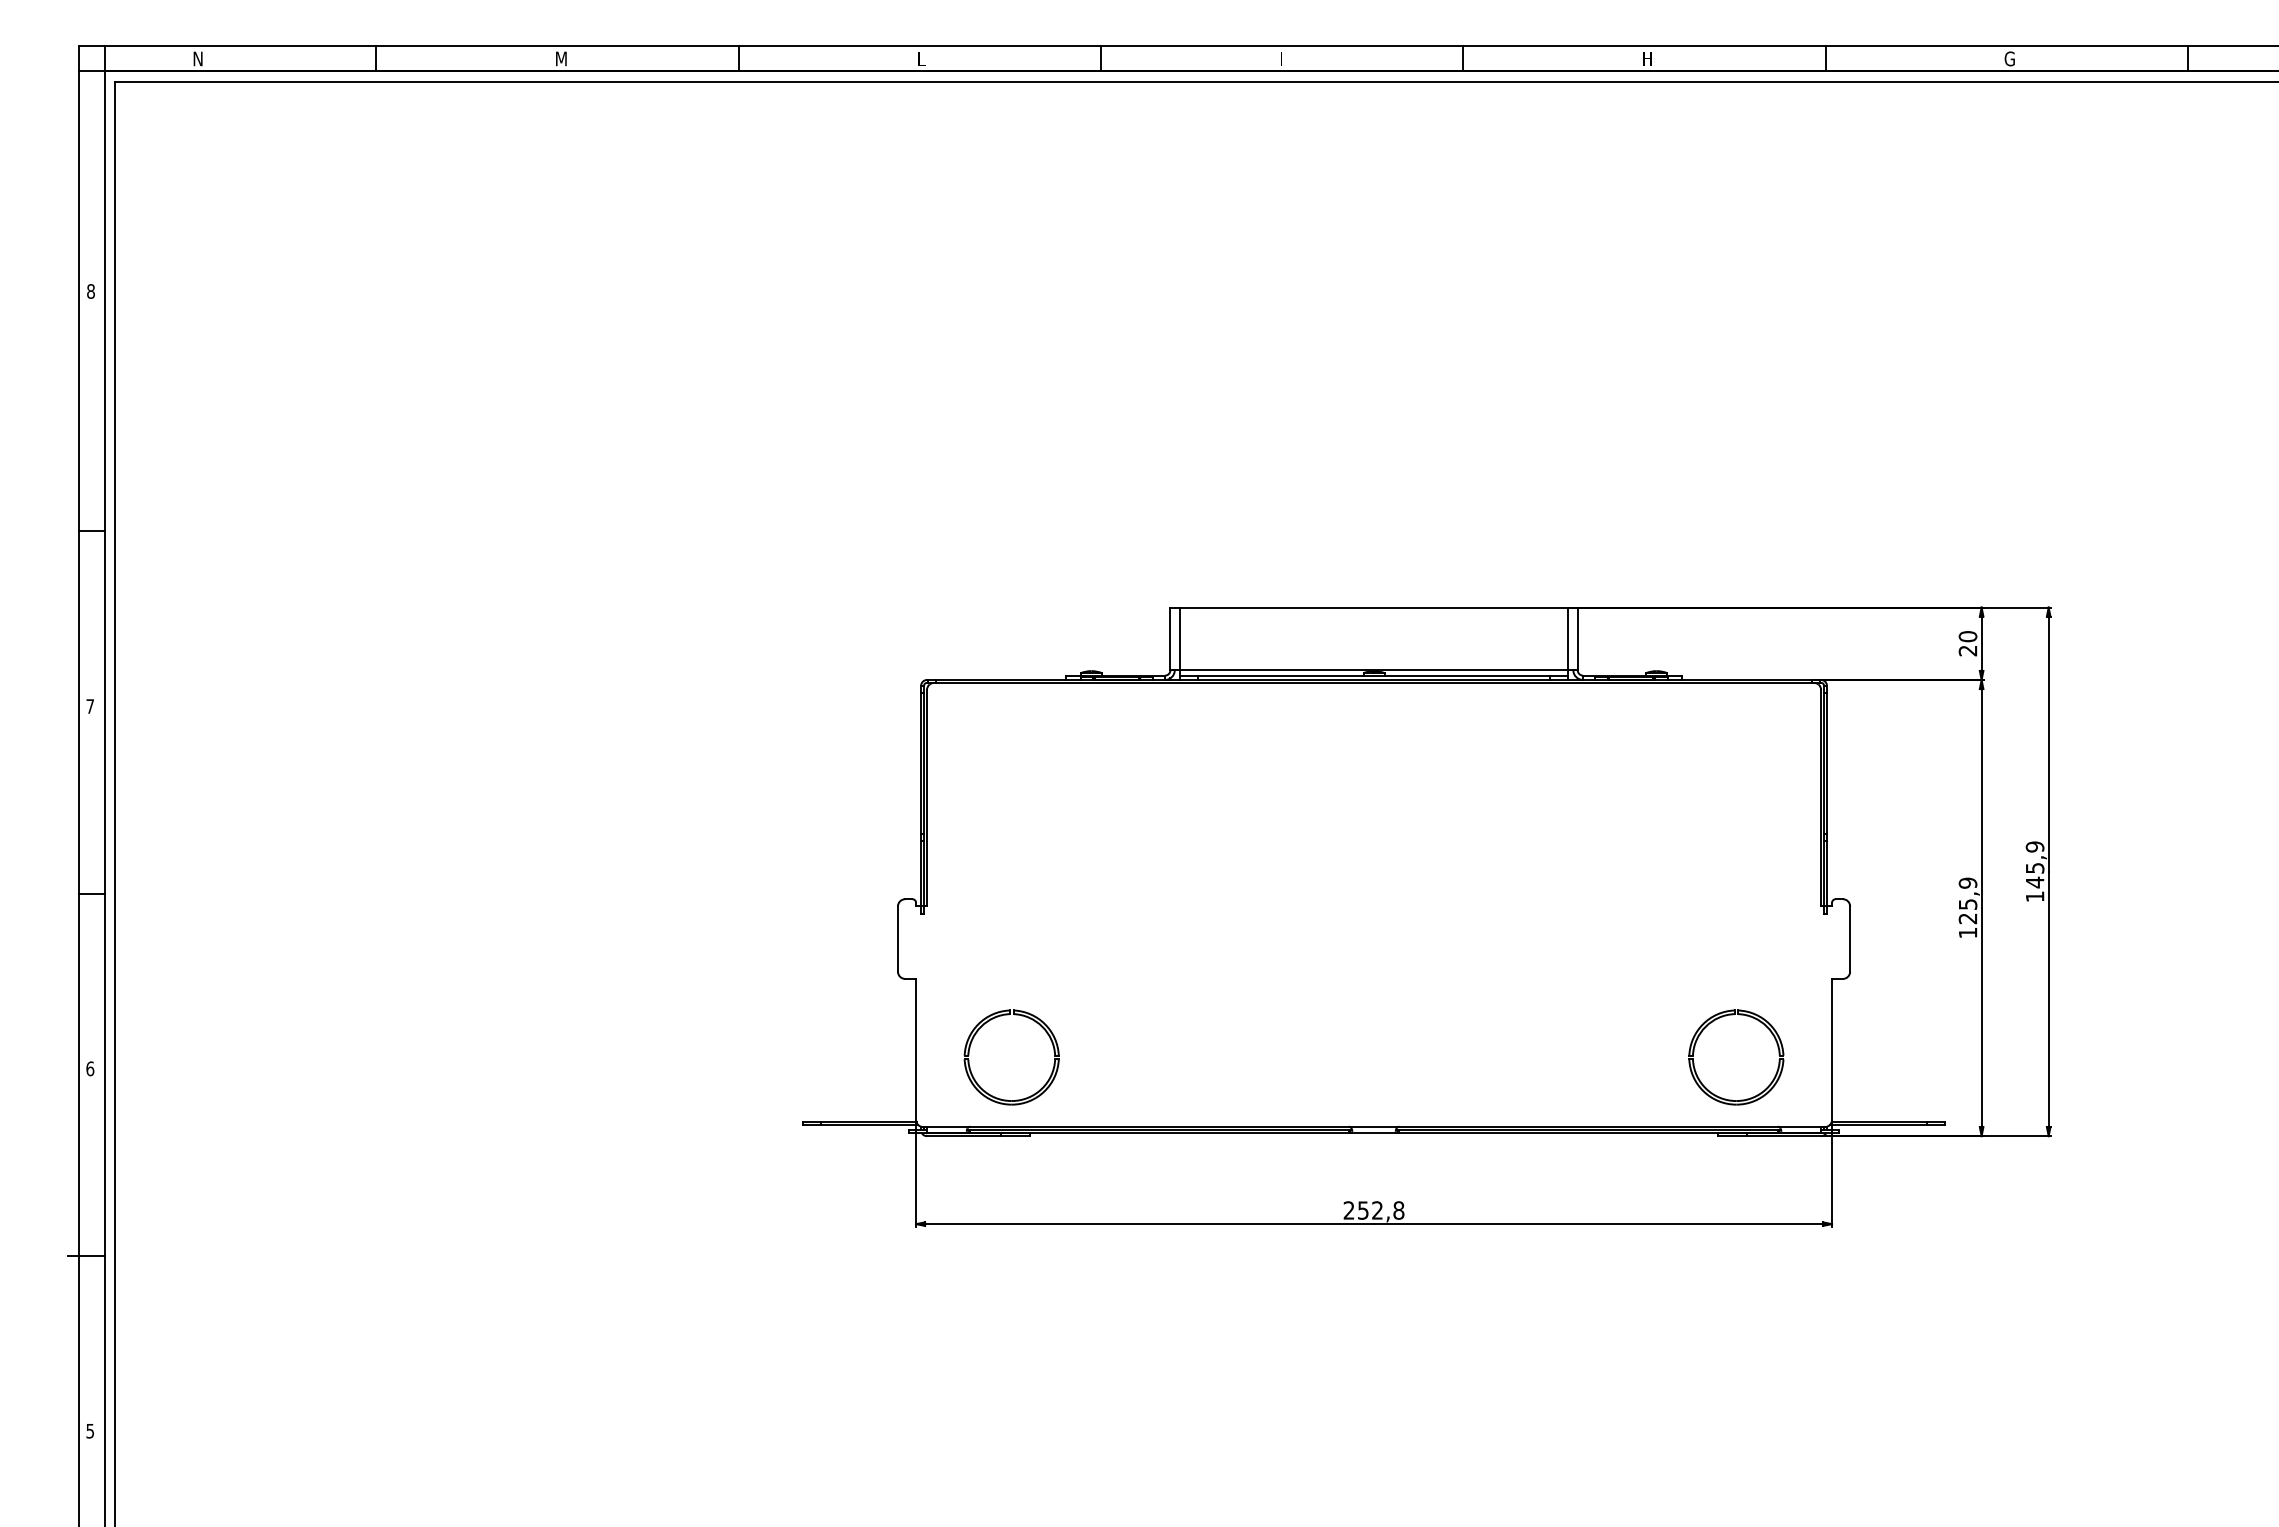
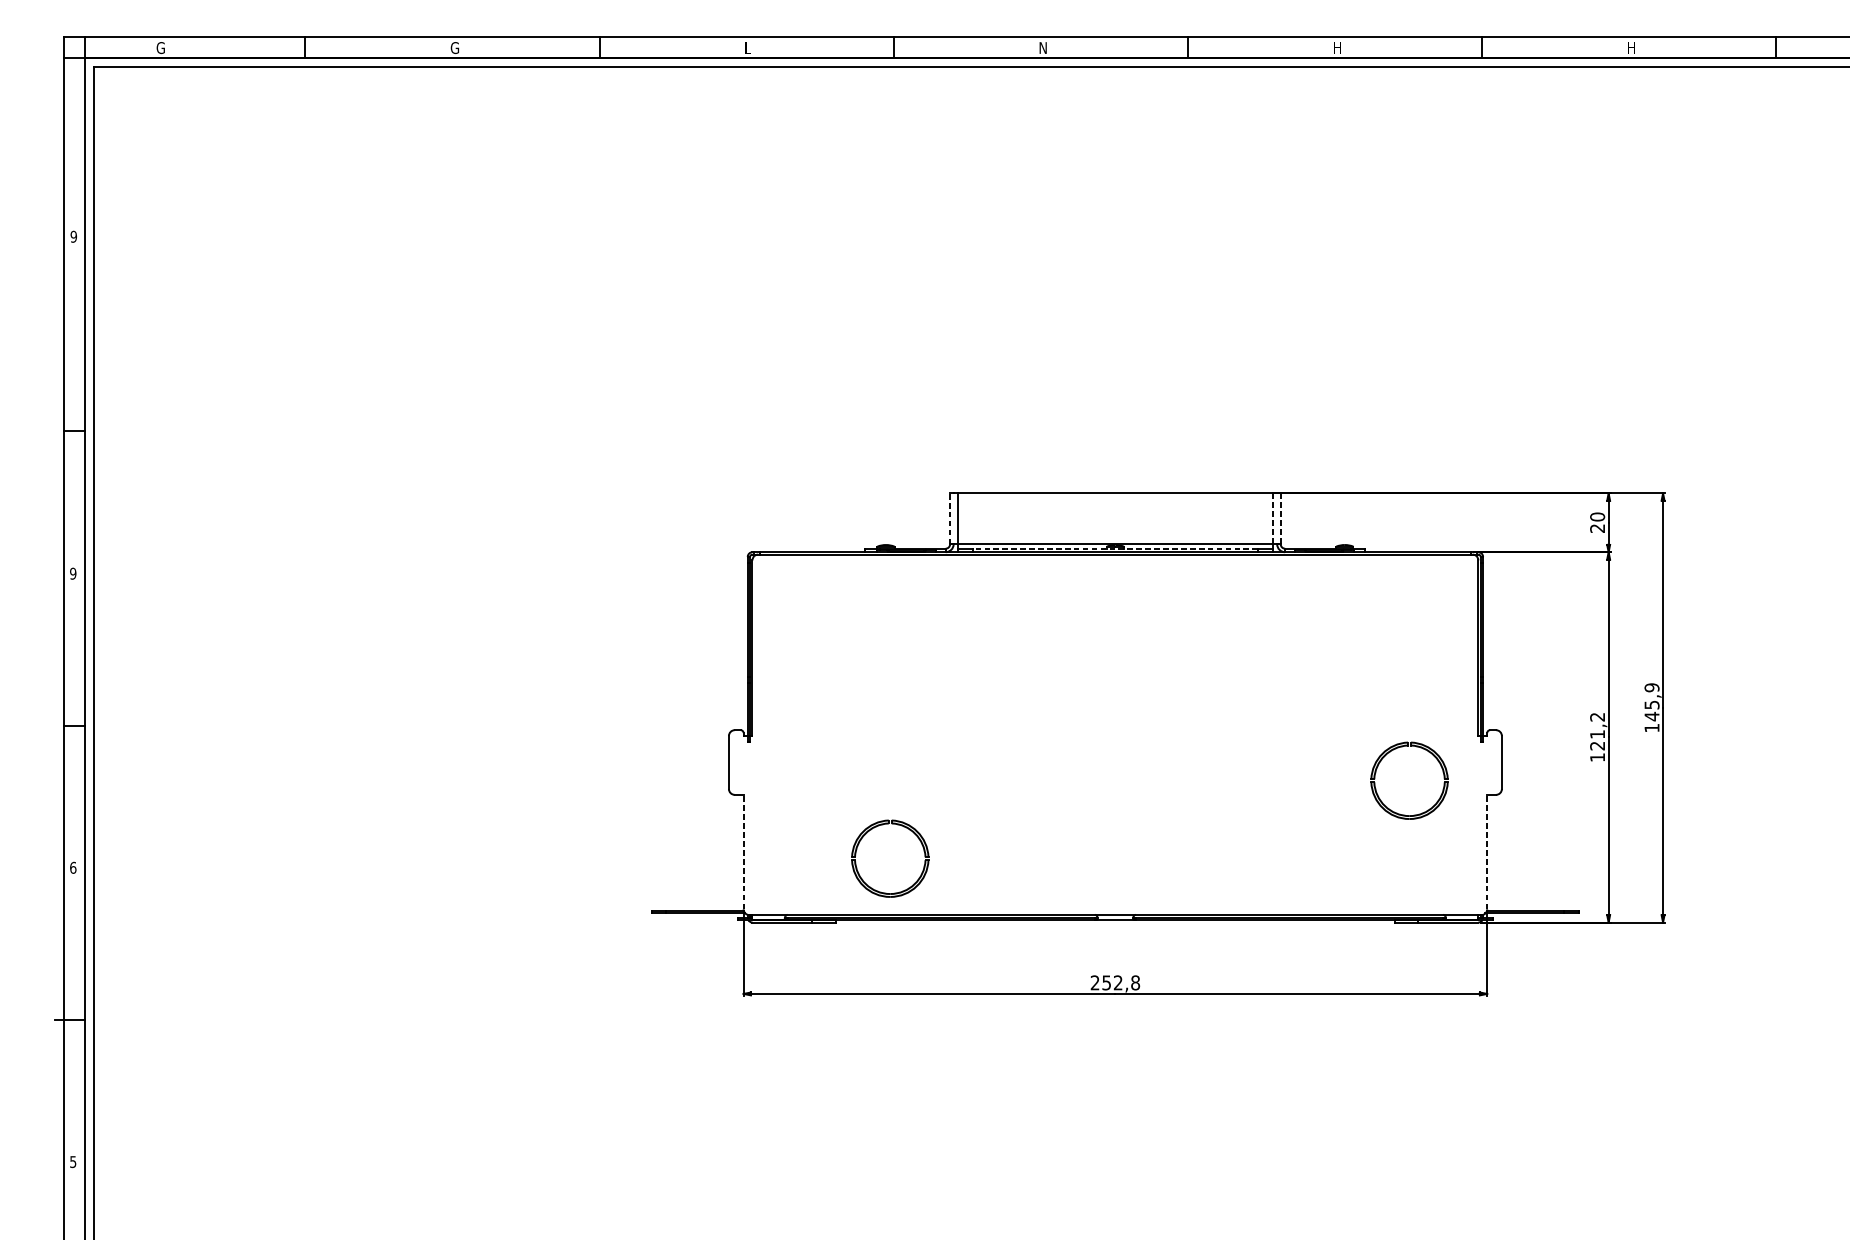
text: (198, 58) -> (161, 47), N -> G
text: (560, 58) -> (454, 47), M -> G
text: (1284, 58) -> (1042, 47), I -> N
text: (2009, 58) -> (1631, 47), G -> H
text: (90, 291) -> (73, 236), 8 -> 9
line: (1170, 638) -> (950, 518), solid -> dashed
line: (1567, 639) -> (1272, 519), solid -> dashed
line: (1577, 639) -> (1280, 519), solid -> dashed
line: (1374, 675) -> (1115, 548), solid -> dashed
text: (90, 706) -> (73, 573), 7 -> 9
text: (1967, 893) -> (1597, 725), 125,9 -> 121,2
part: (1754, 1019) -> (1424, 749), moved
part: (988, 1022) -> (871, 830), moved
line: (916, 1048) -> (743, 851), solid -> dashed
line: (1832, 1048) -> (1487, 851), solid -> dashed

